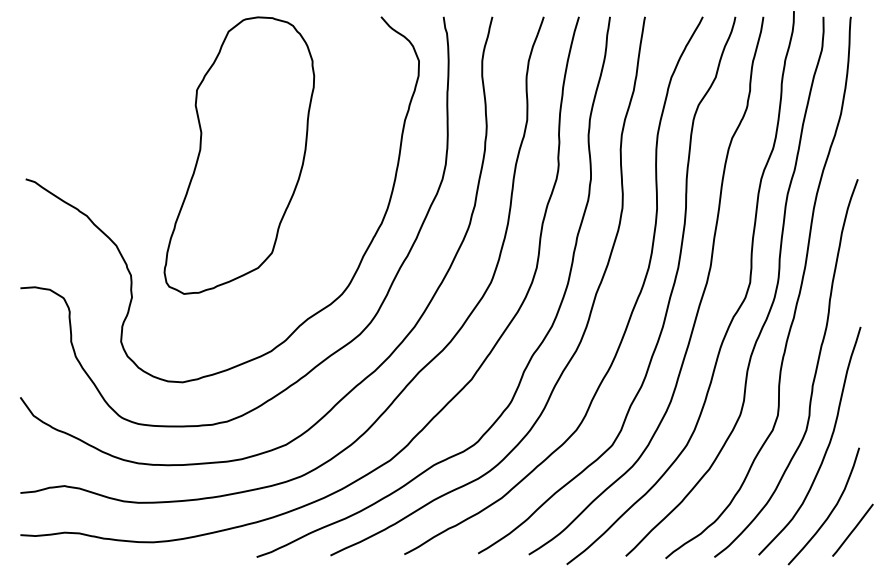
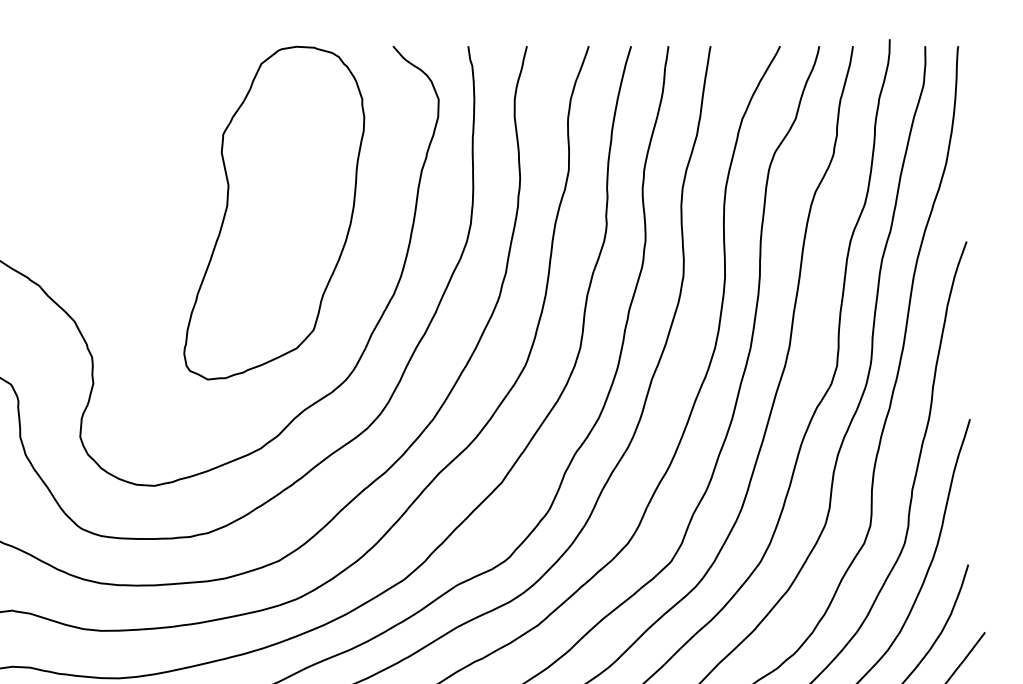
part: (239, 155) -> (274, 212), moved

